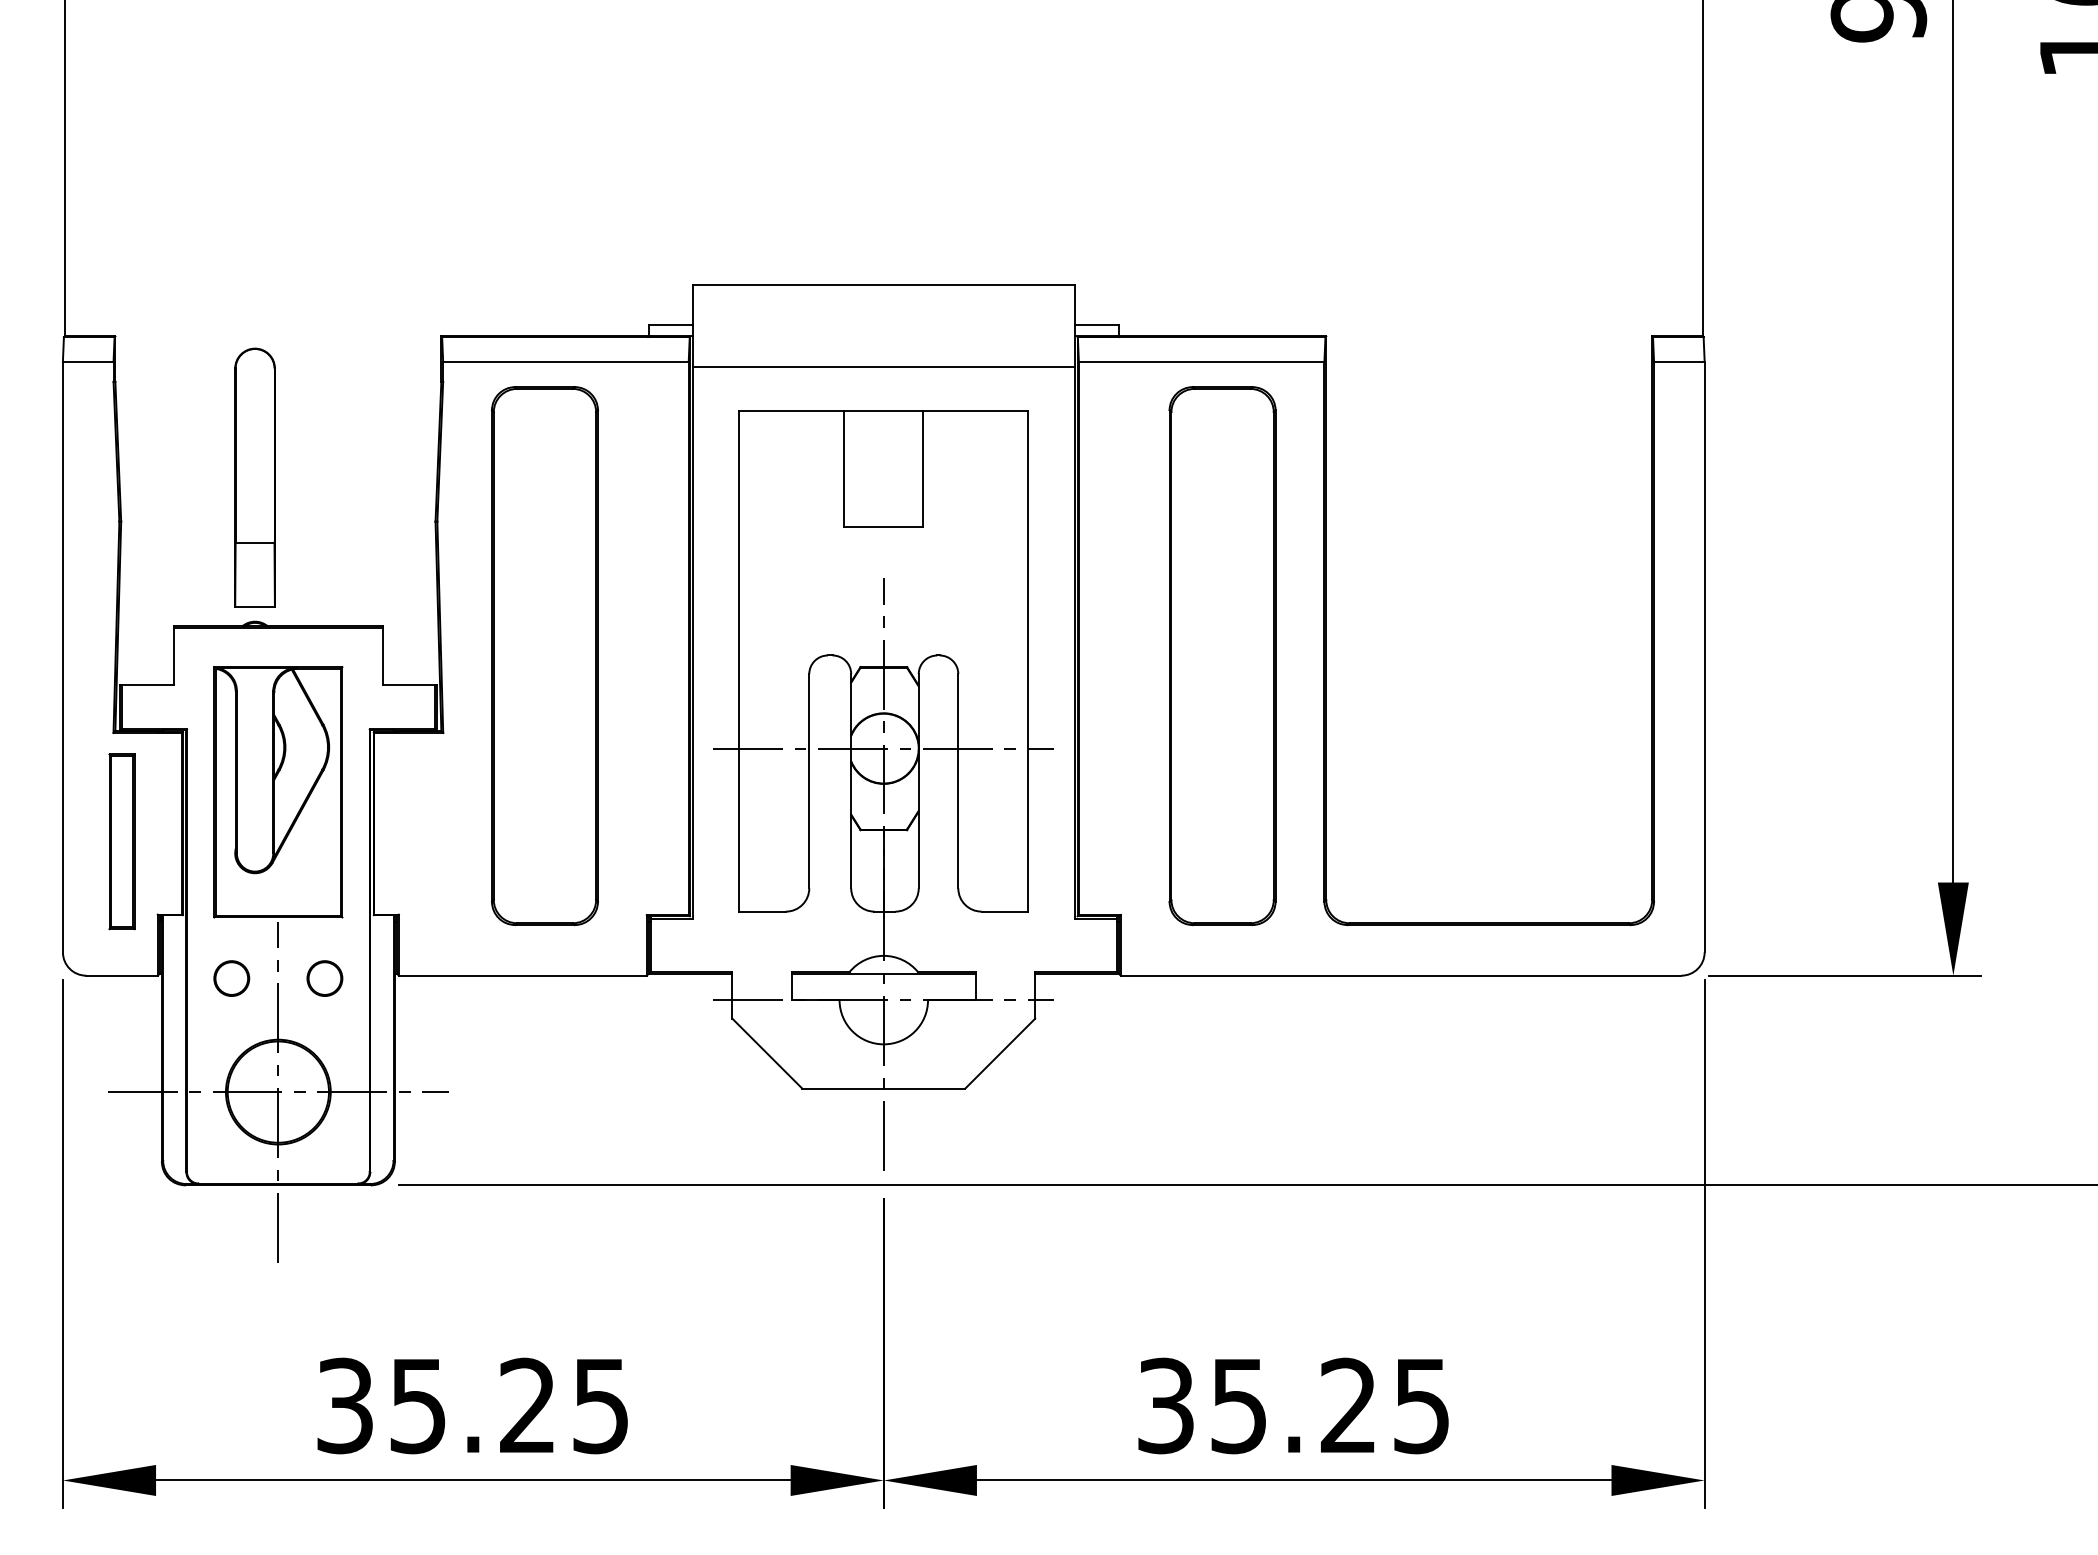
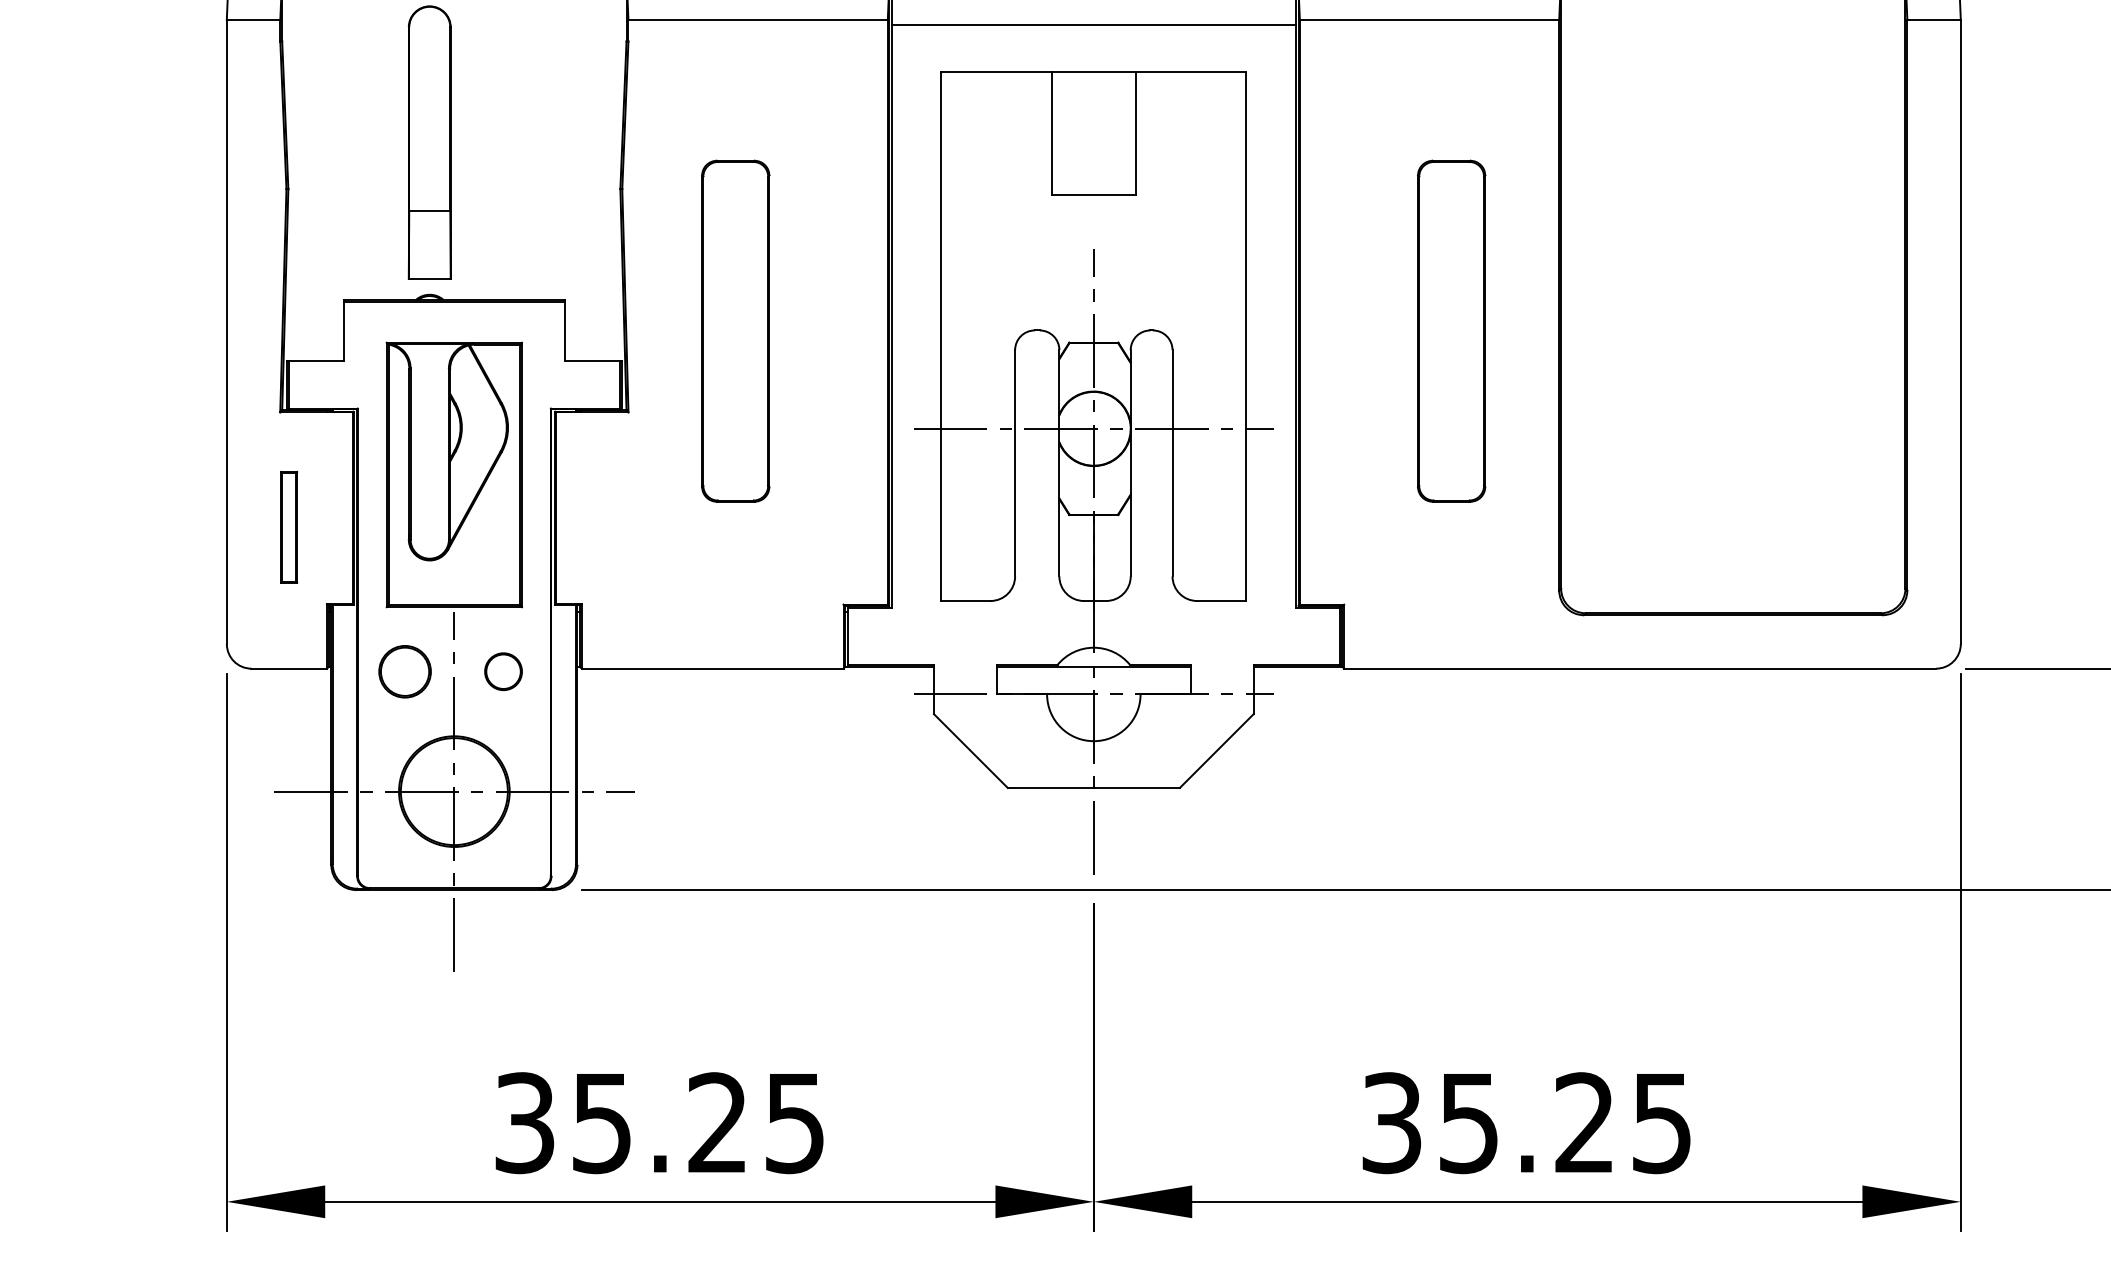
part: (544, 656) -> (735, 331), size x0.6
part: (1222, 656) -> (1451, 331), size x0.6
part: (121, 841) -> (288, 526), size x0.6
part: (231, 978) -> (404, 671), size x1.4

